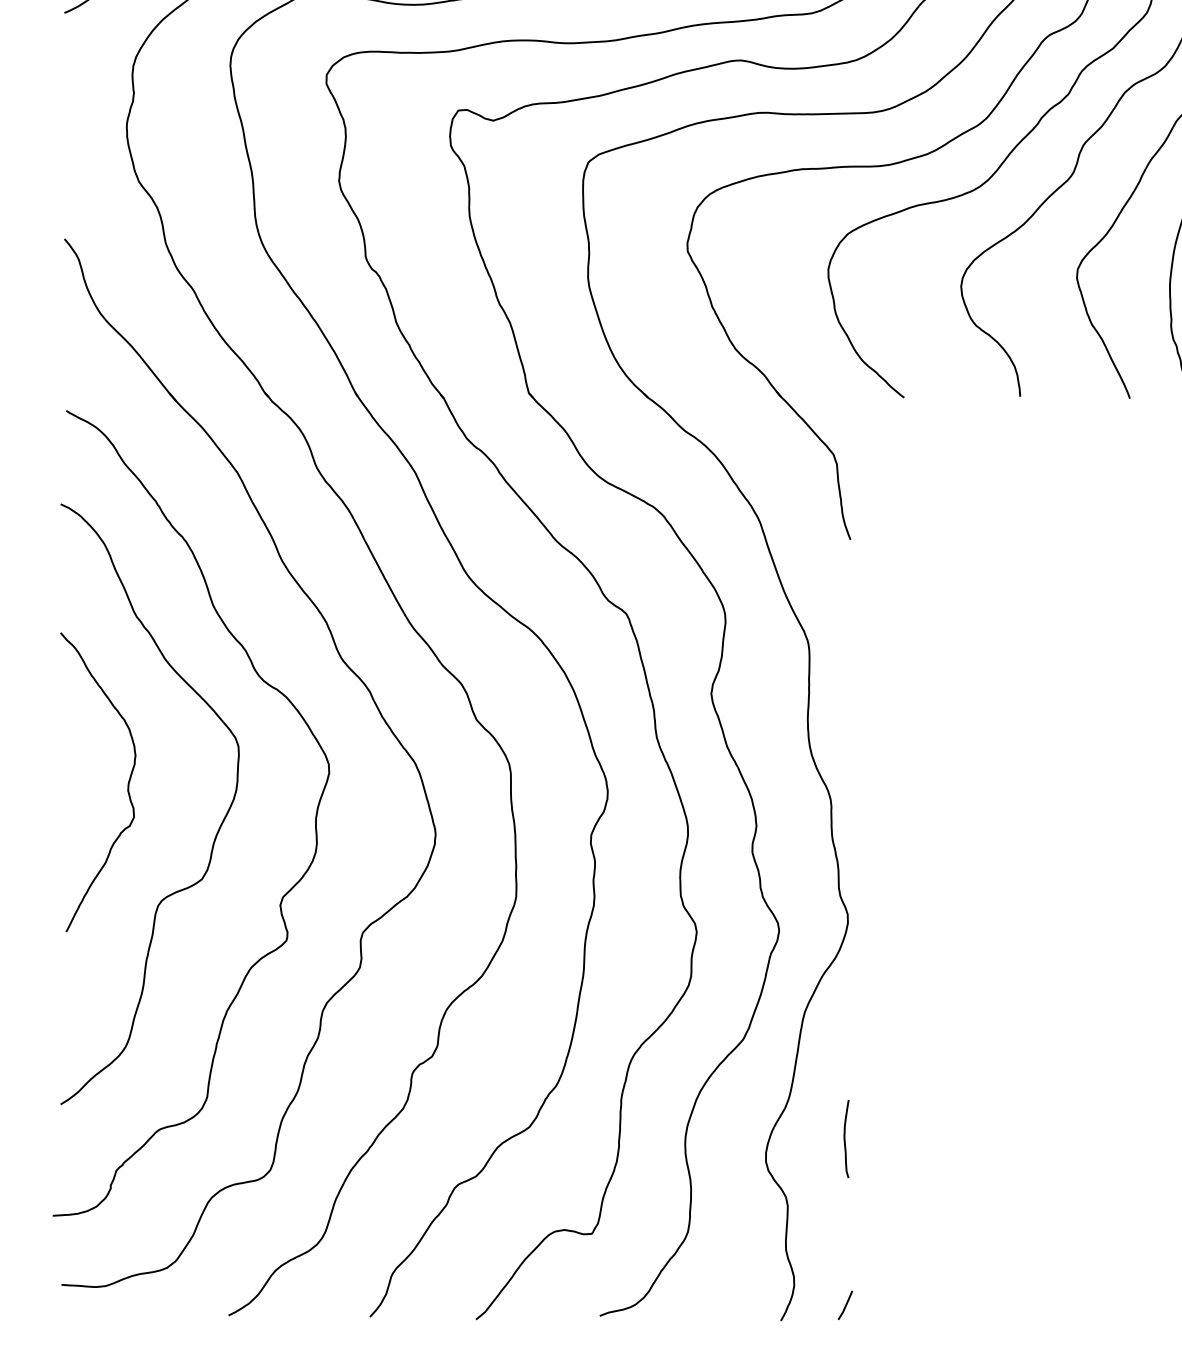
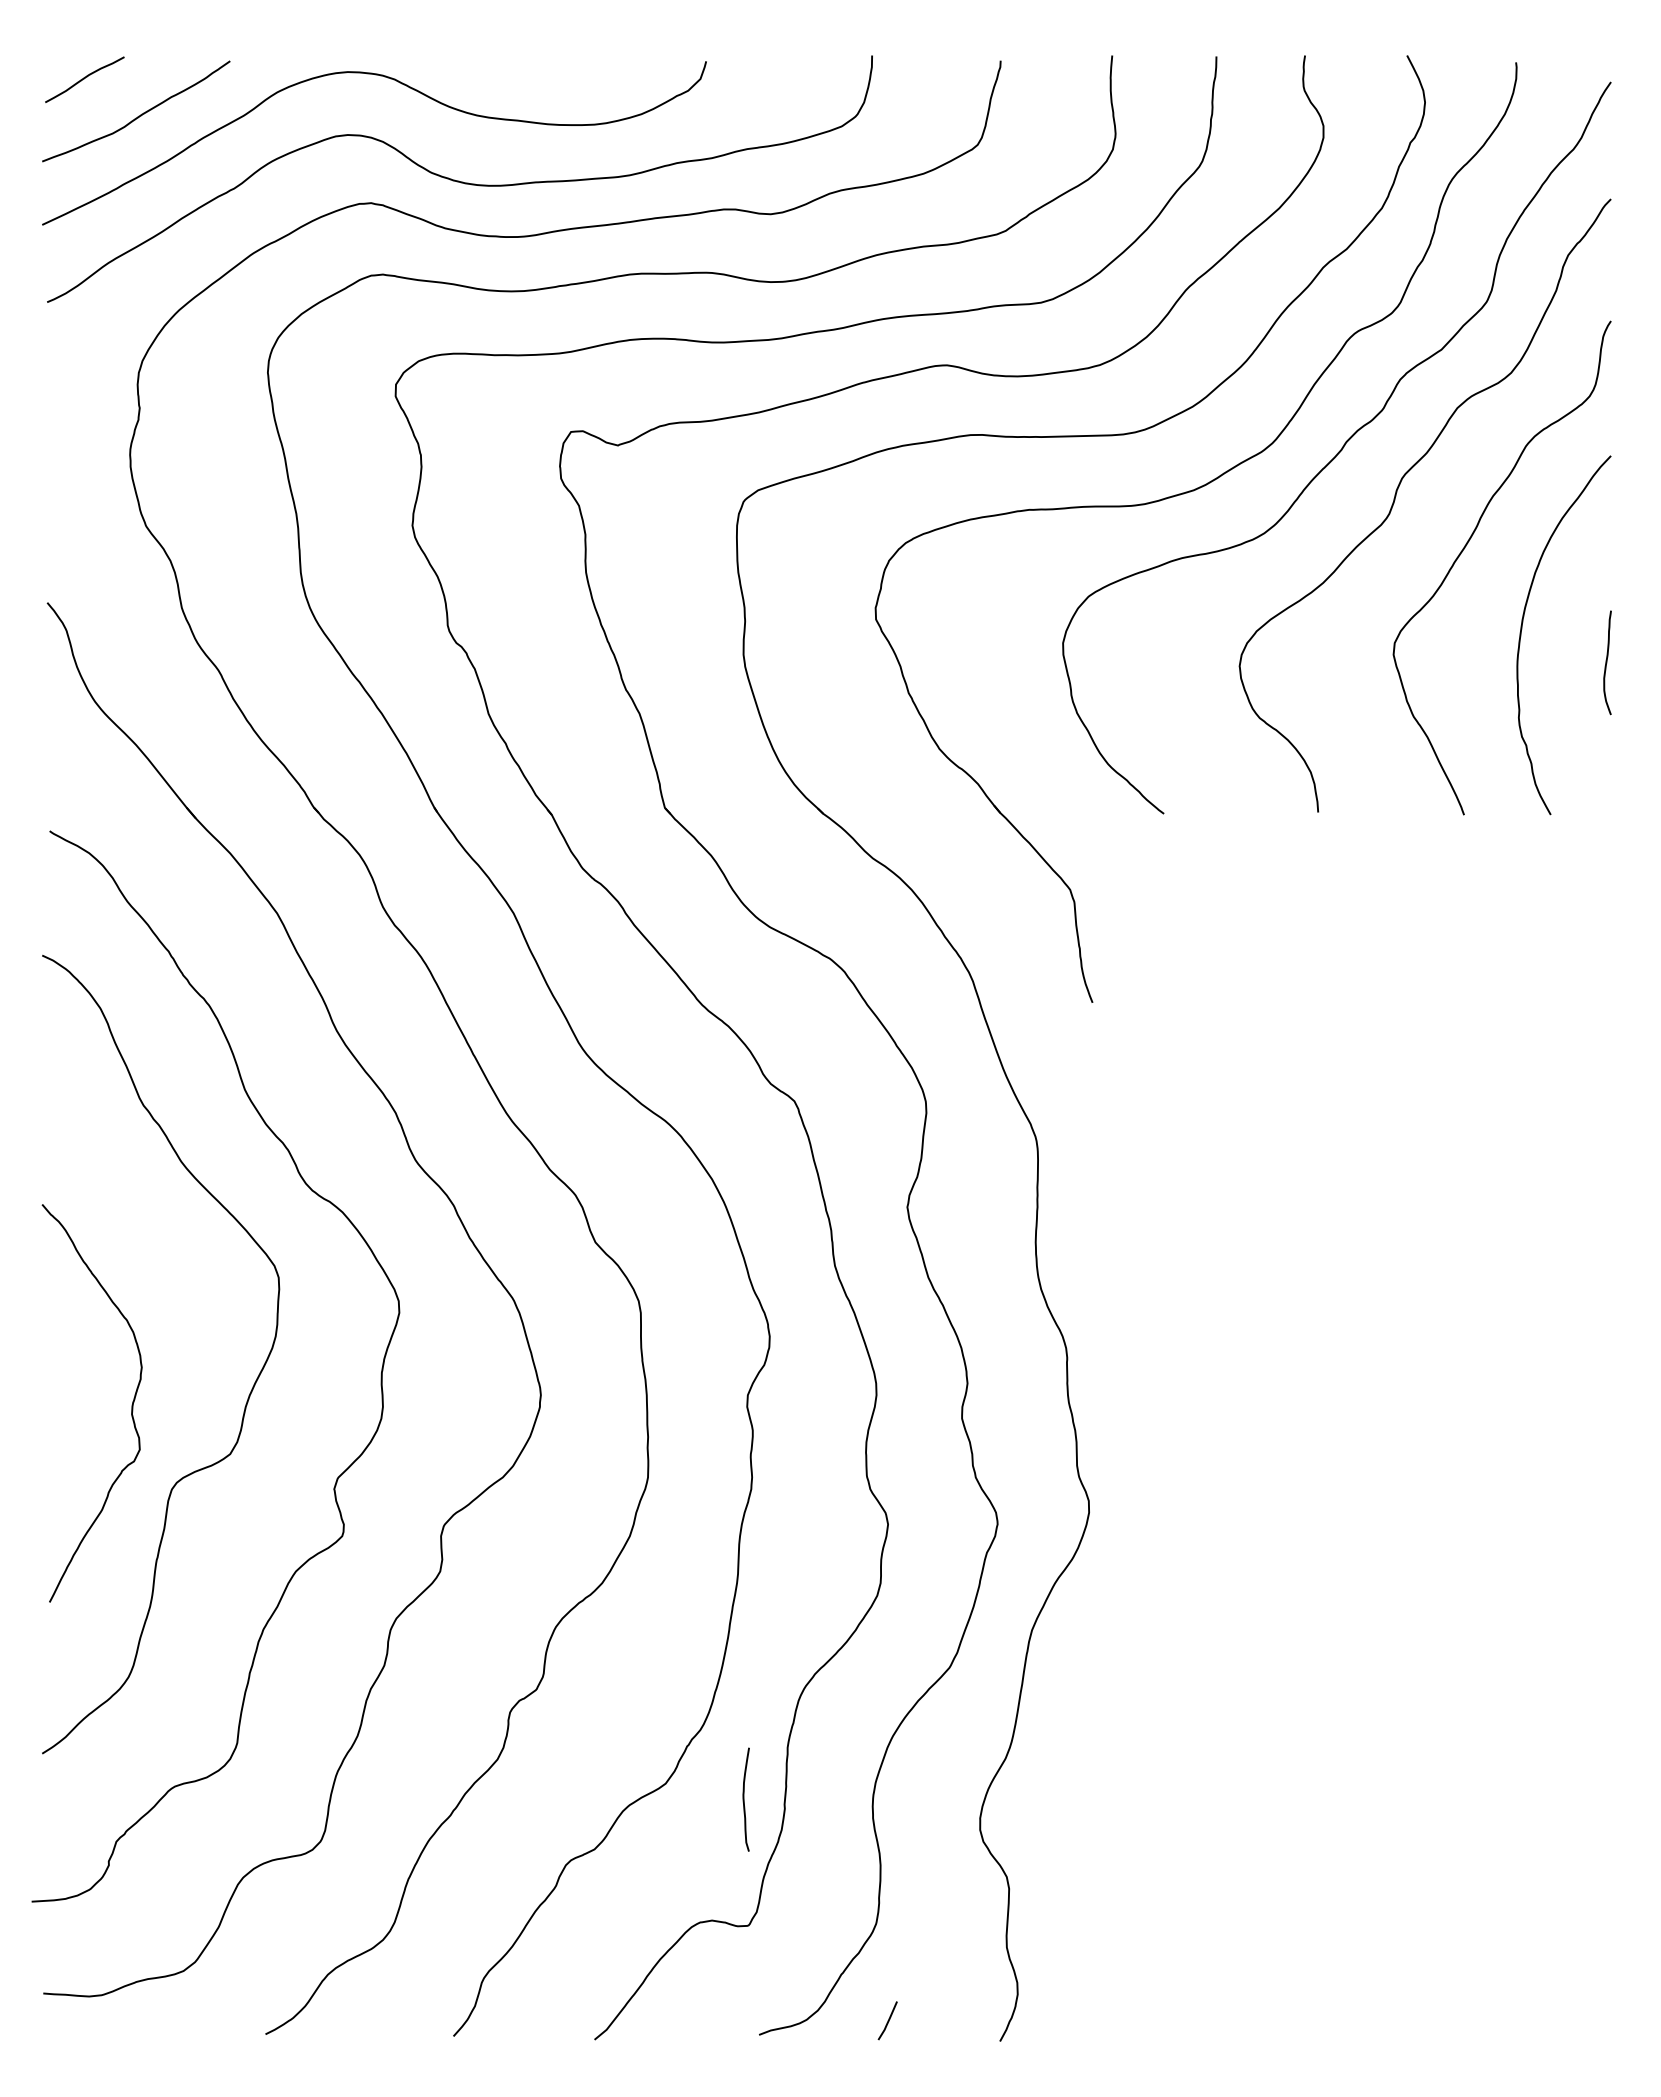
curve: (127, 783) -> (131, 1404), moved
curve: (845, 1138) -> (744, 1799), moved
line: (845, 1305) -> (887, 2020), moved

